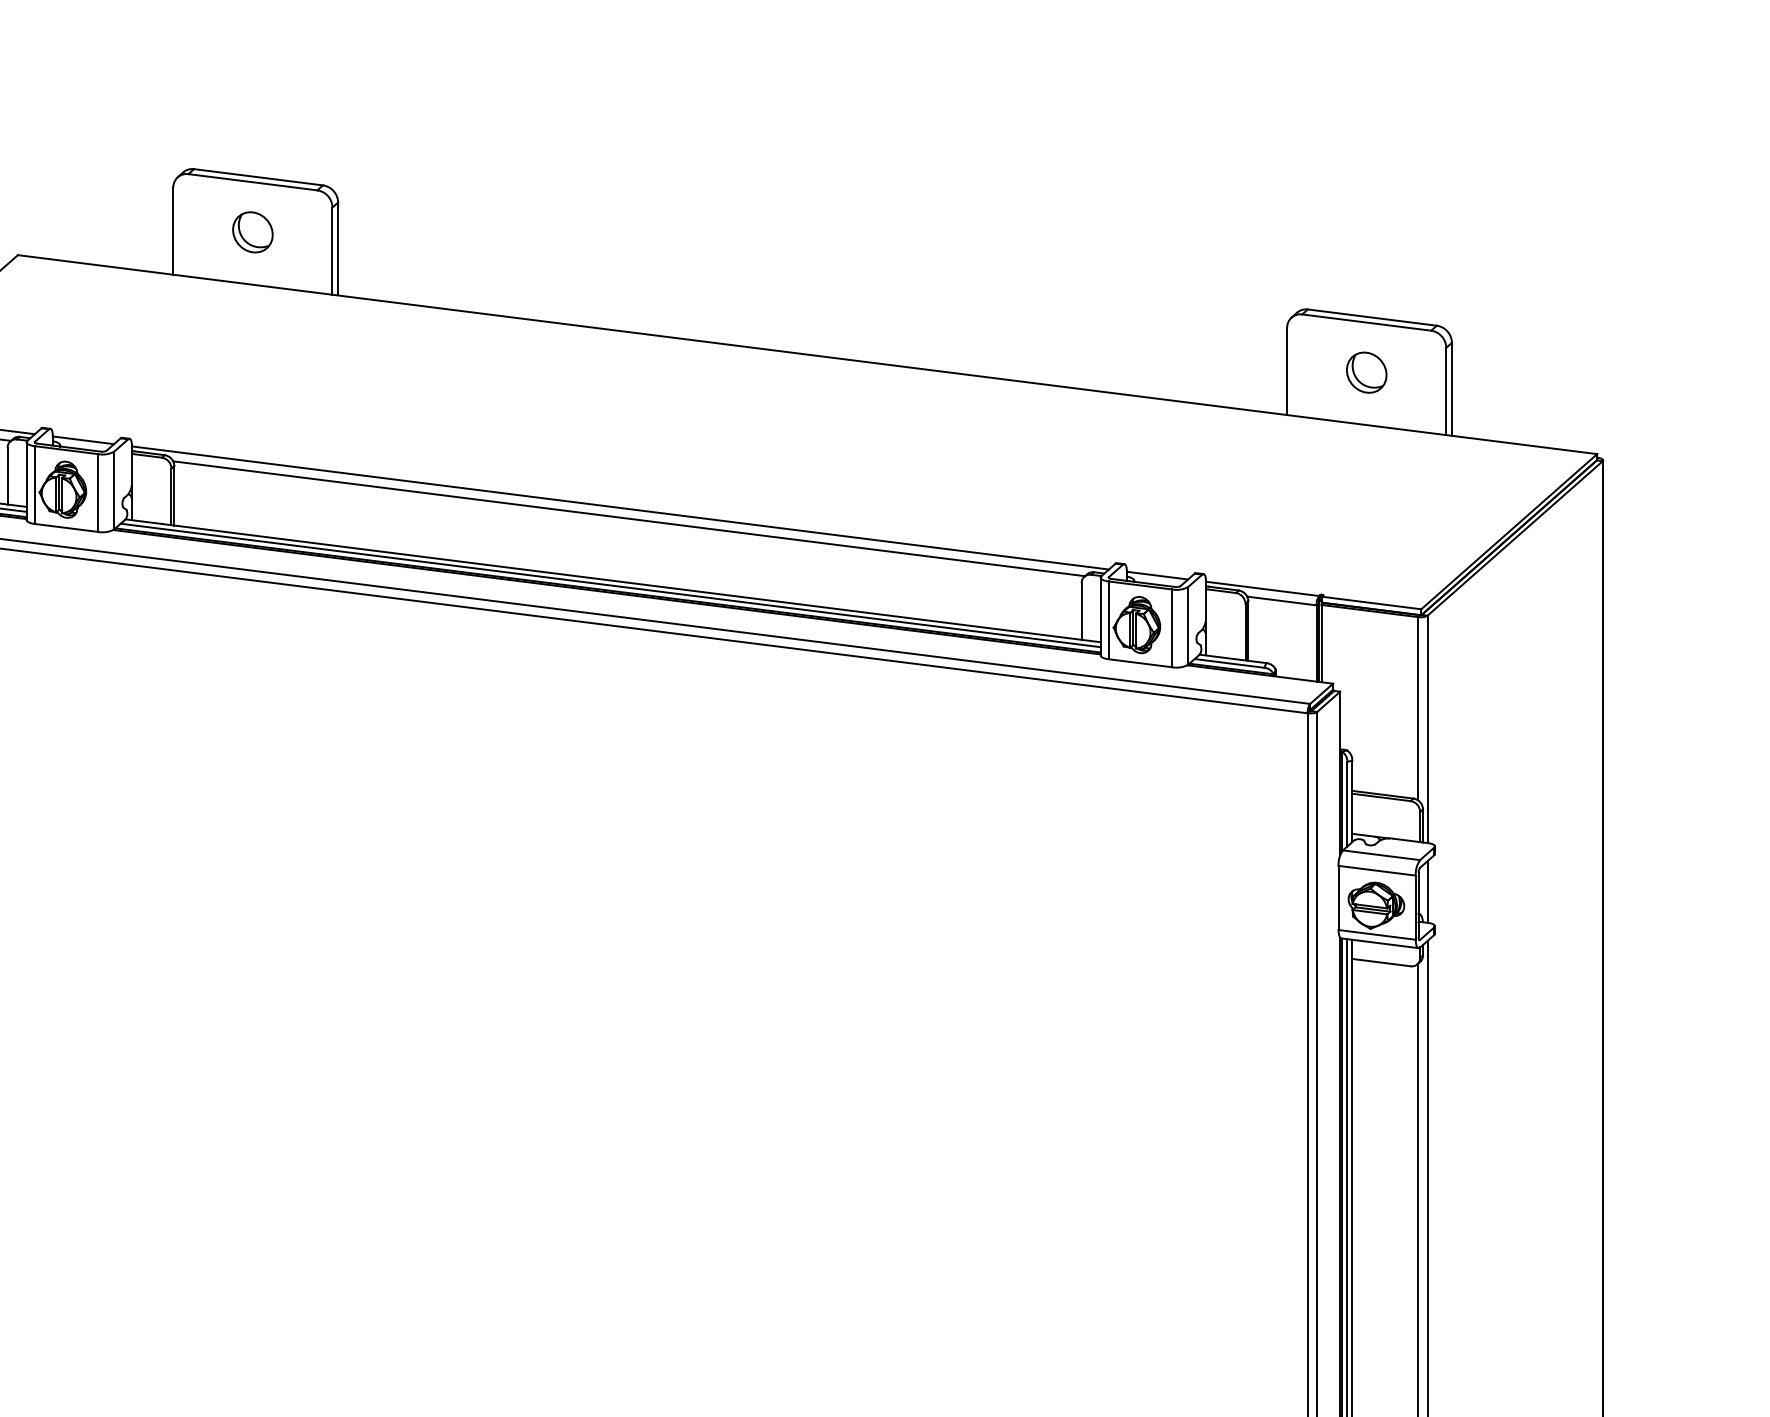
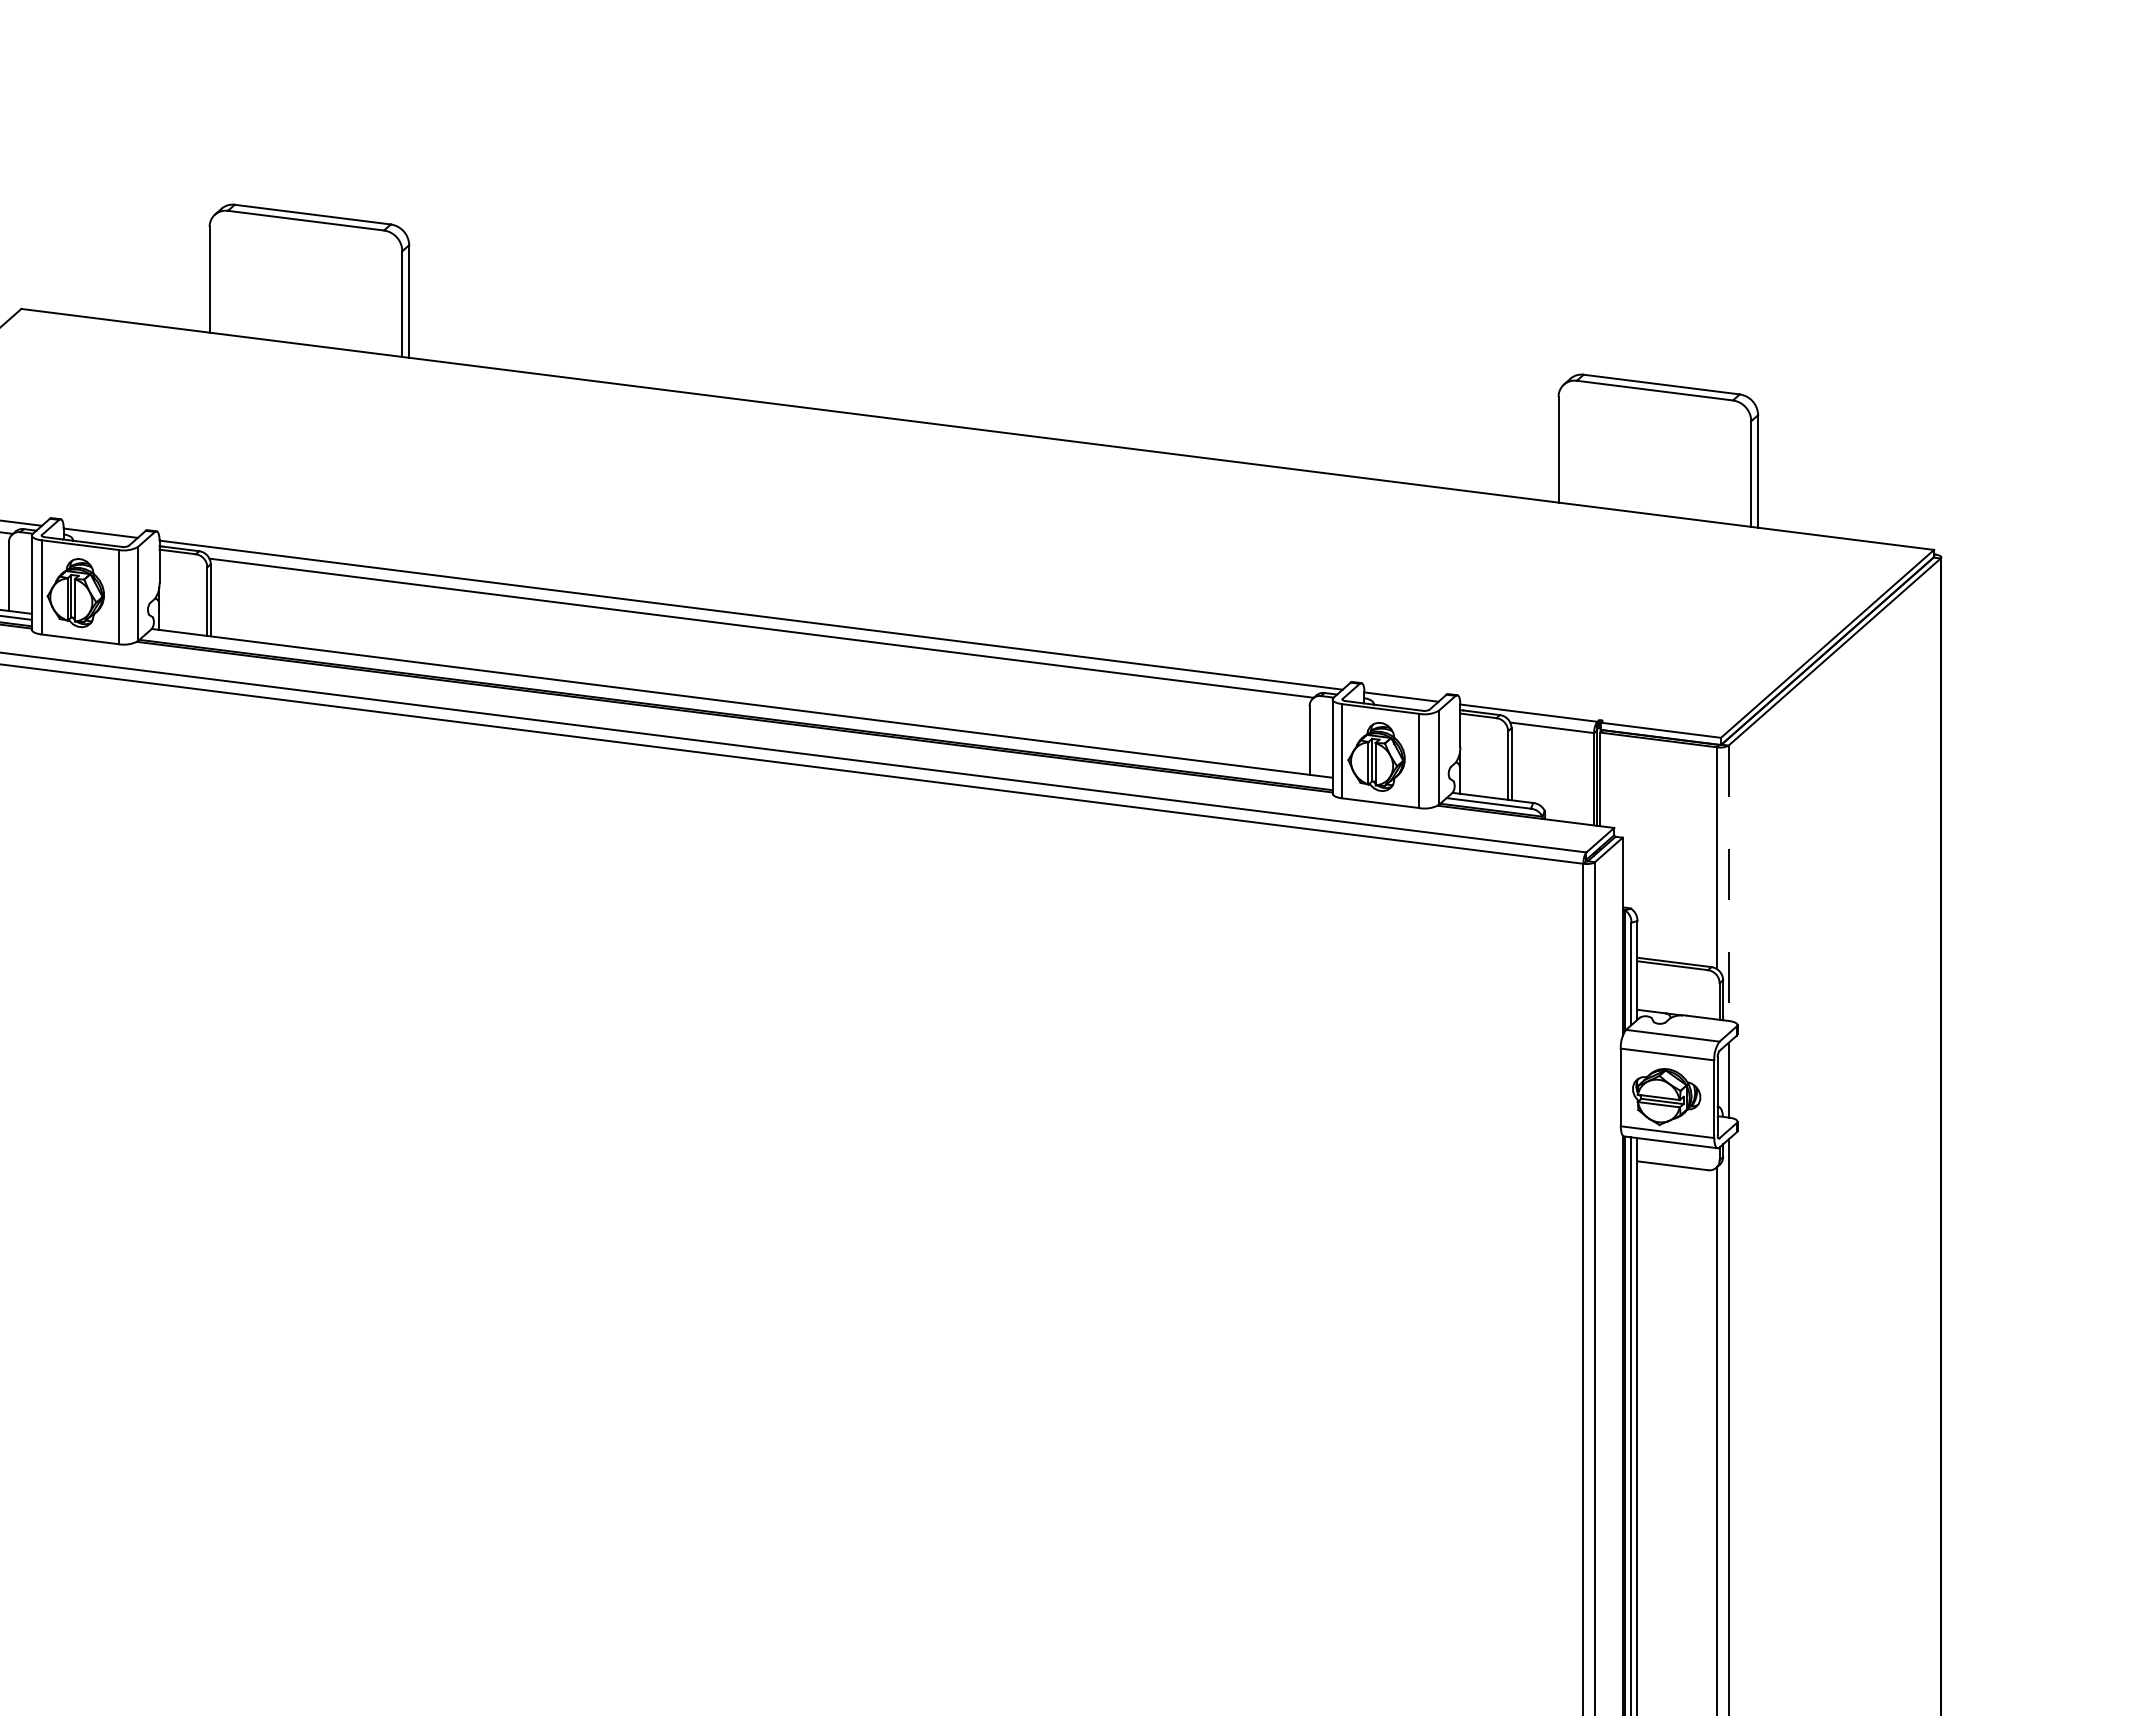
part: (252, 232) -> (305, 281), removed
part: (1366, 372) -> (1654, 451), removed
line: (610, 585) -> (738, 708), removed
line: (1427, 729) -> (1728, 883), solid -> dashed

